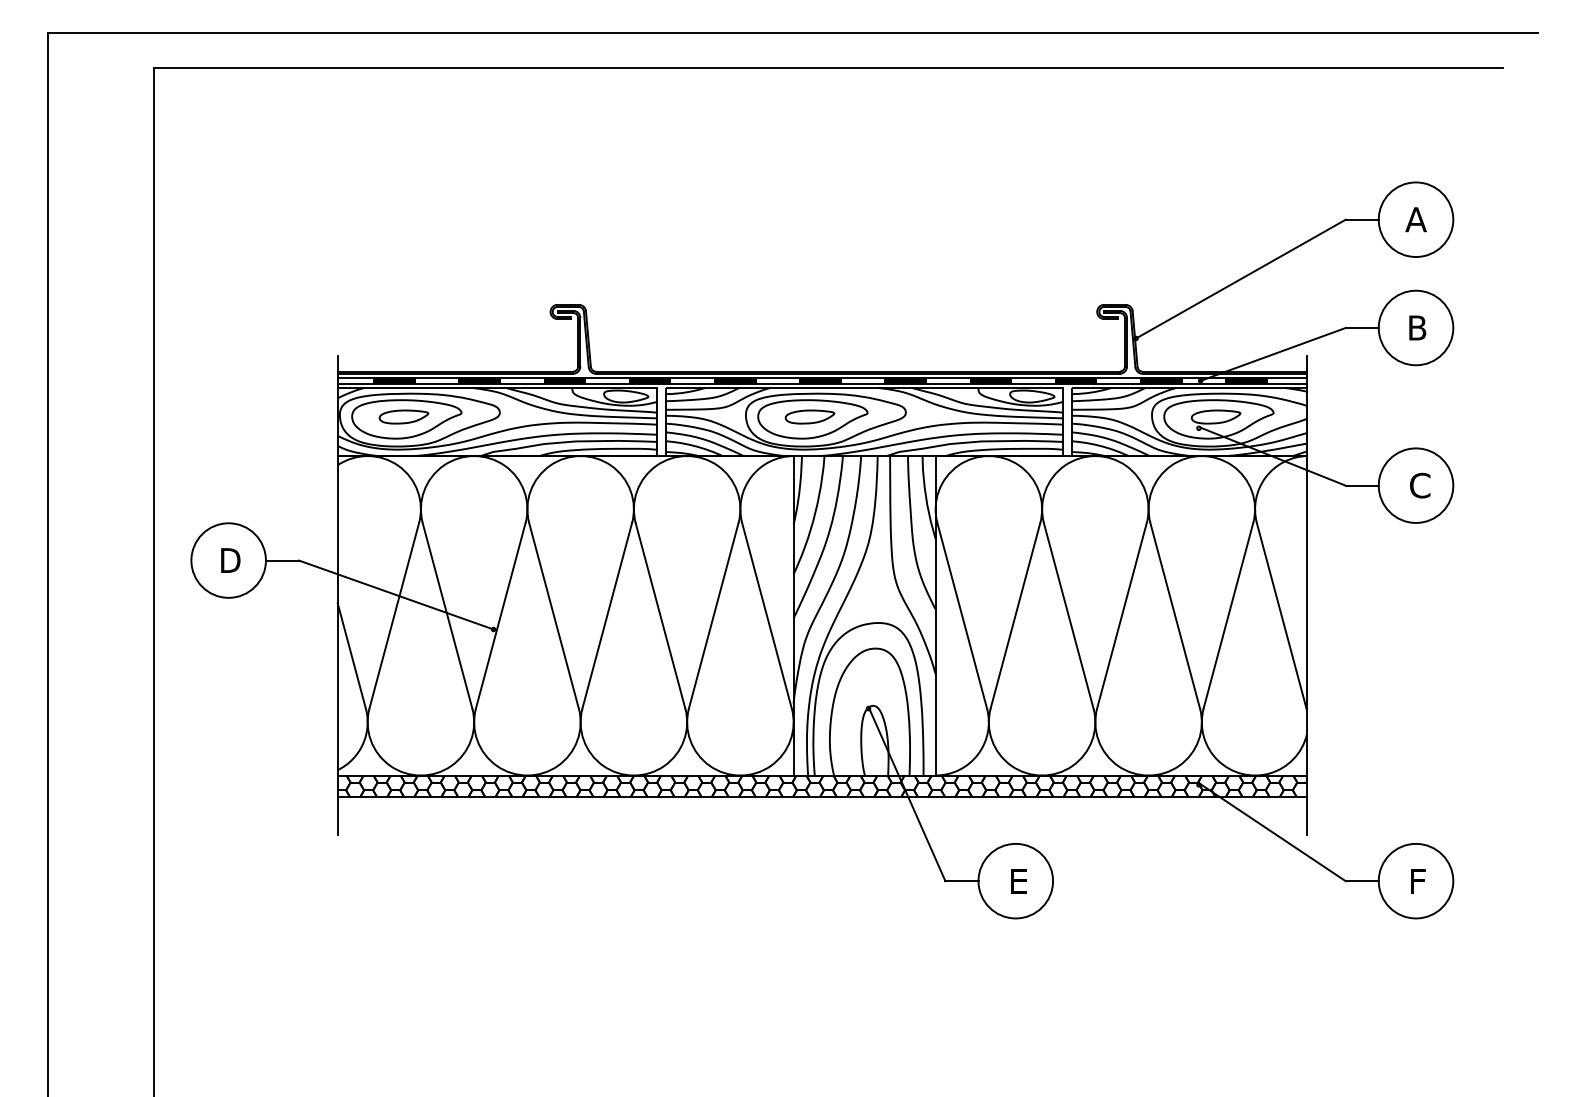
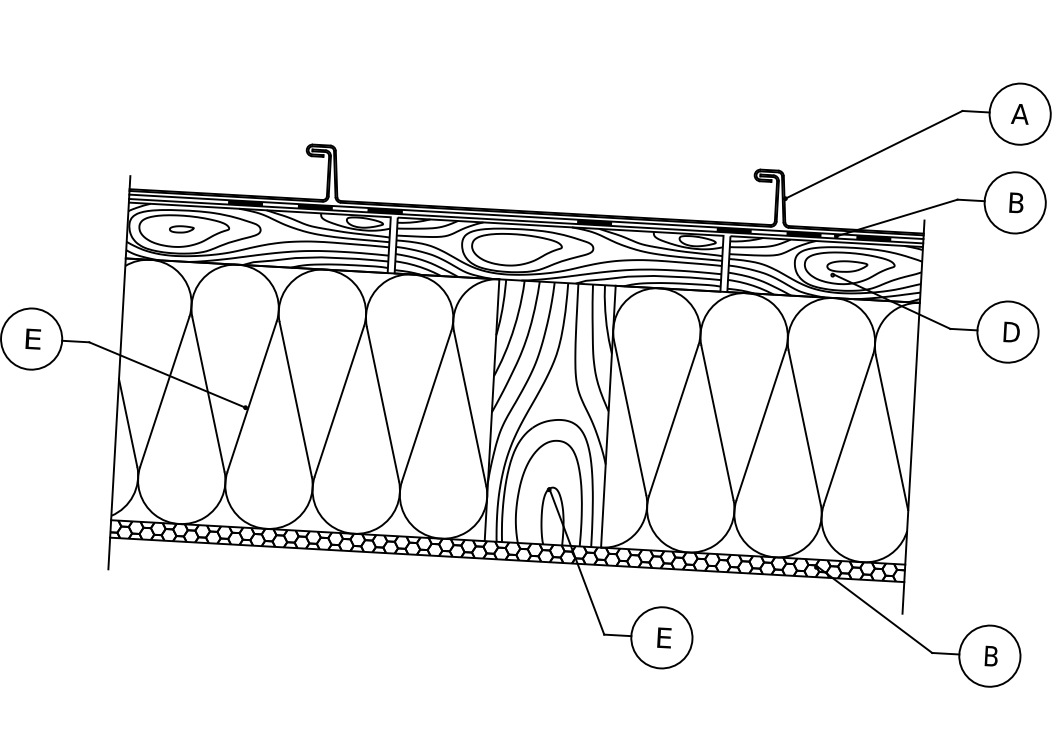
fill: (394, 380) -> (175, 199), removed
fill: (734, 380) -> (454, 214), removed
fill: (820, 380) -> (524, 218), removed
fill: (990, 380) -> (664, 226), removed
part: (403, 416) -> (181, 229), size x0.6
part: (809, 416) -> (514, 247), removed
text: (1420, 485) -> (1011, 332), C -> D
text: (230, 560) -> (33, 339), D -> E
text: (1417, 880) -> (991, 655), F -> B

